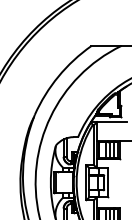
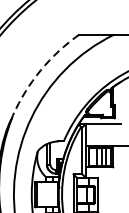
arc: (58, 76) -> (40, 70), solid -> dashed

